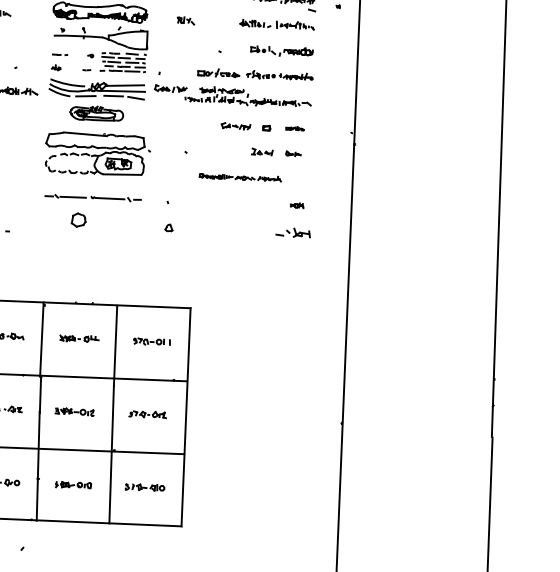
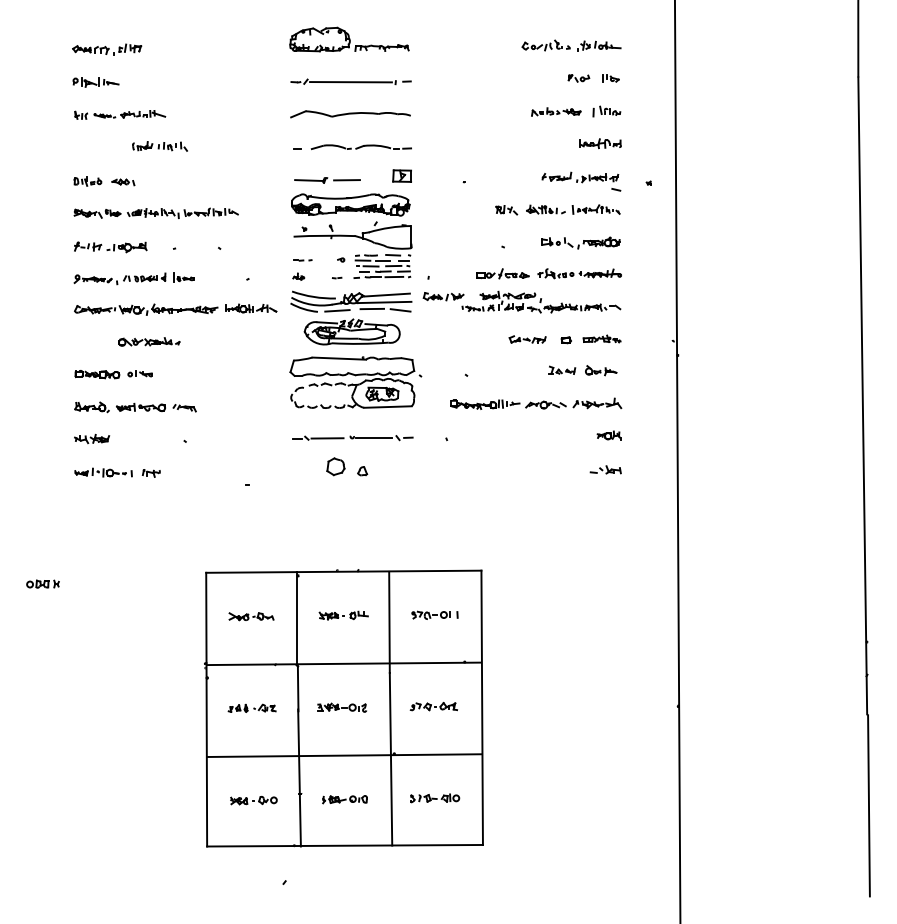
part: (185, 21) -> (506, 210), moved
part: (96, 113) -> (351, 331), size x1.43
part: (294, 128) -> (601, 338), size x1.67
part: (293, 153) -> (601, 370), size x1.67
part: (240, 177) -> (536, 403), size x1.67
part: (296, 205) -> (608, 435), size x1.43
part: (168, 228) -> (362, 471), moved
part: (293, 232) -> (605, 469), size x0.71

